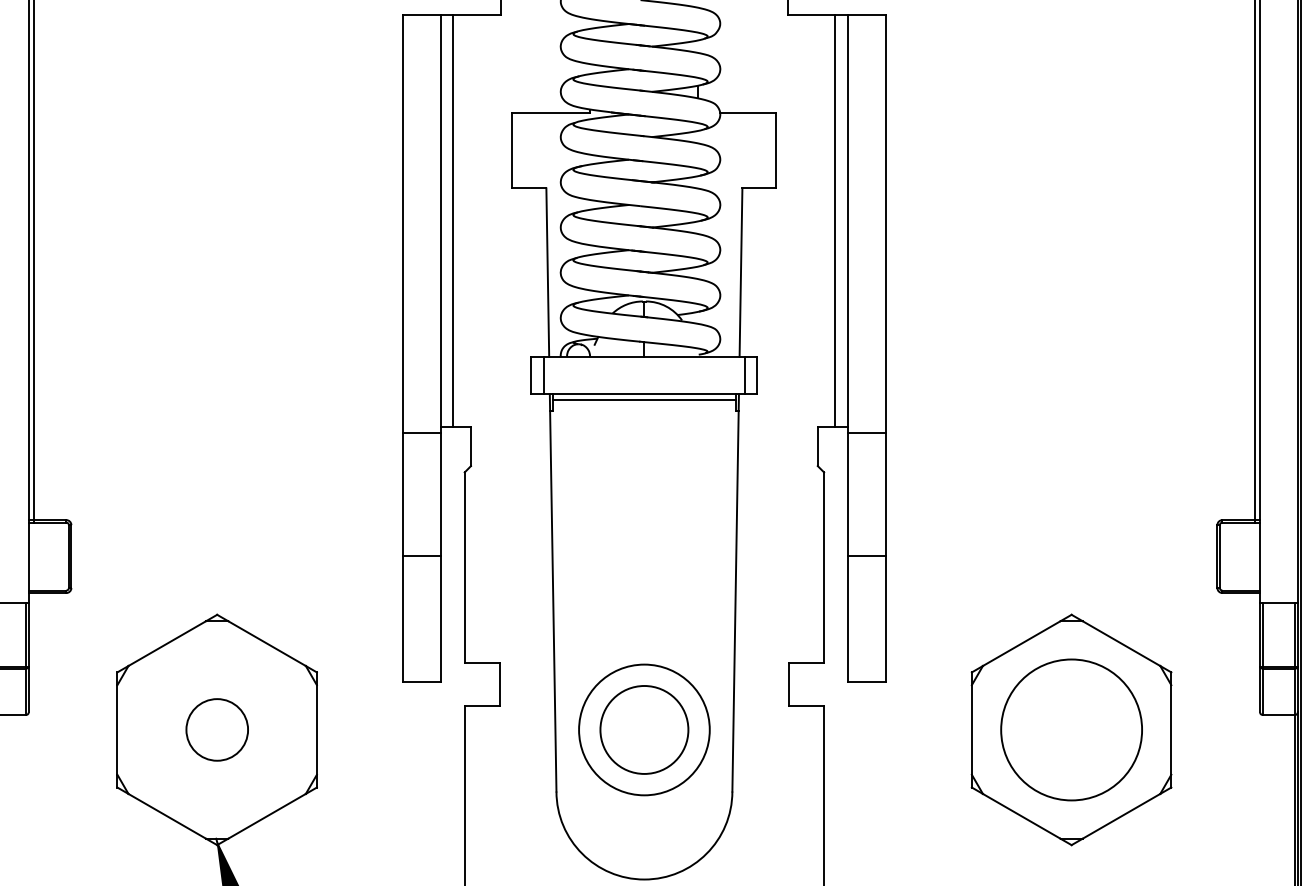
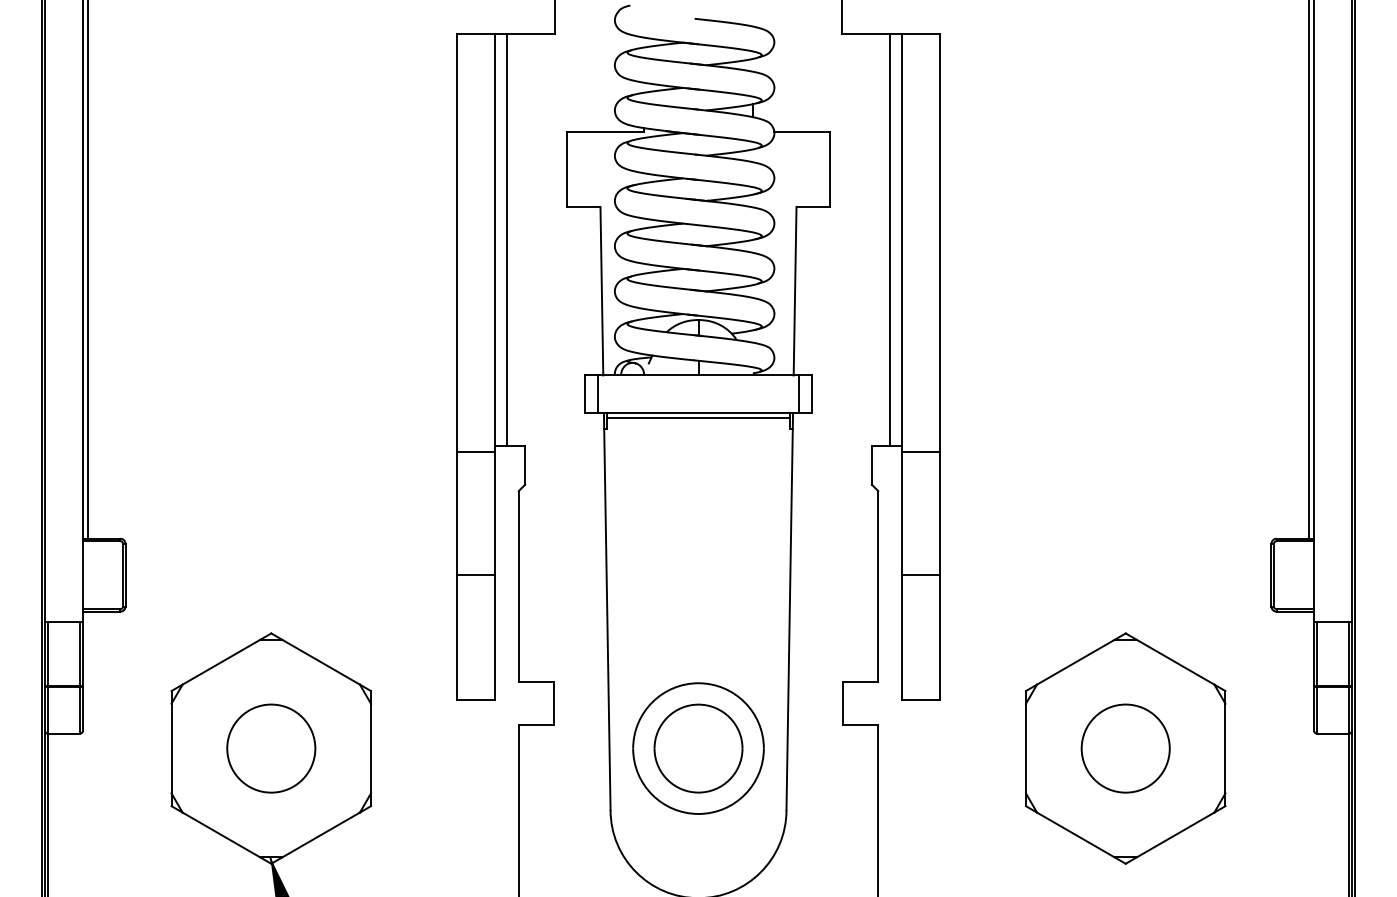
circle: (217, 729) -> (271, 748), size x1.43
circle: (1071, 729) -> (1125, 748), size x0.62

